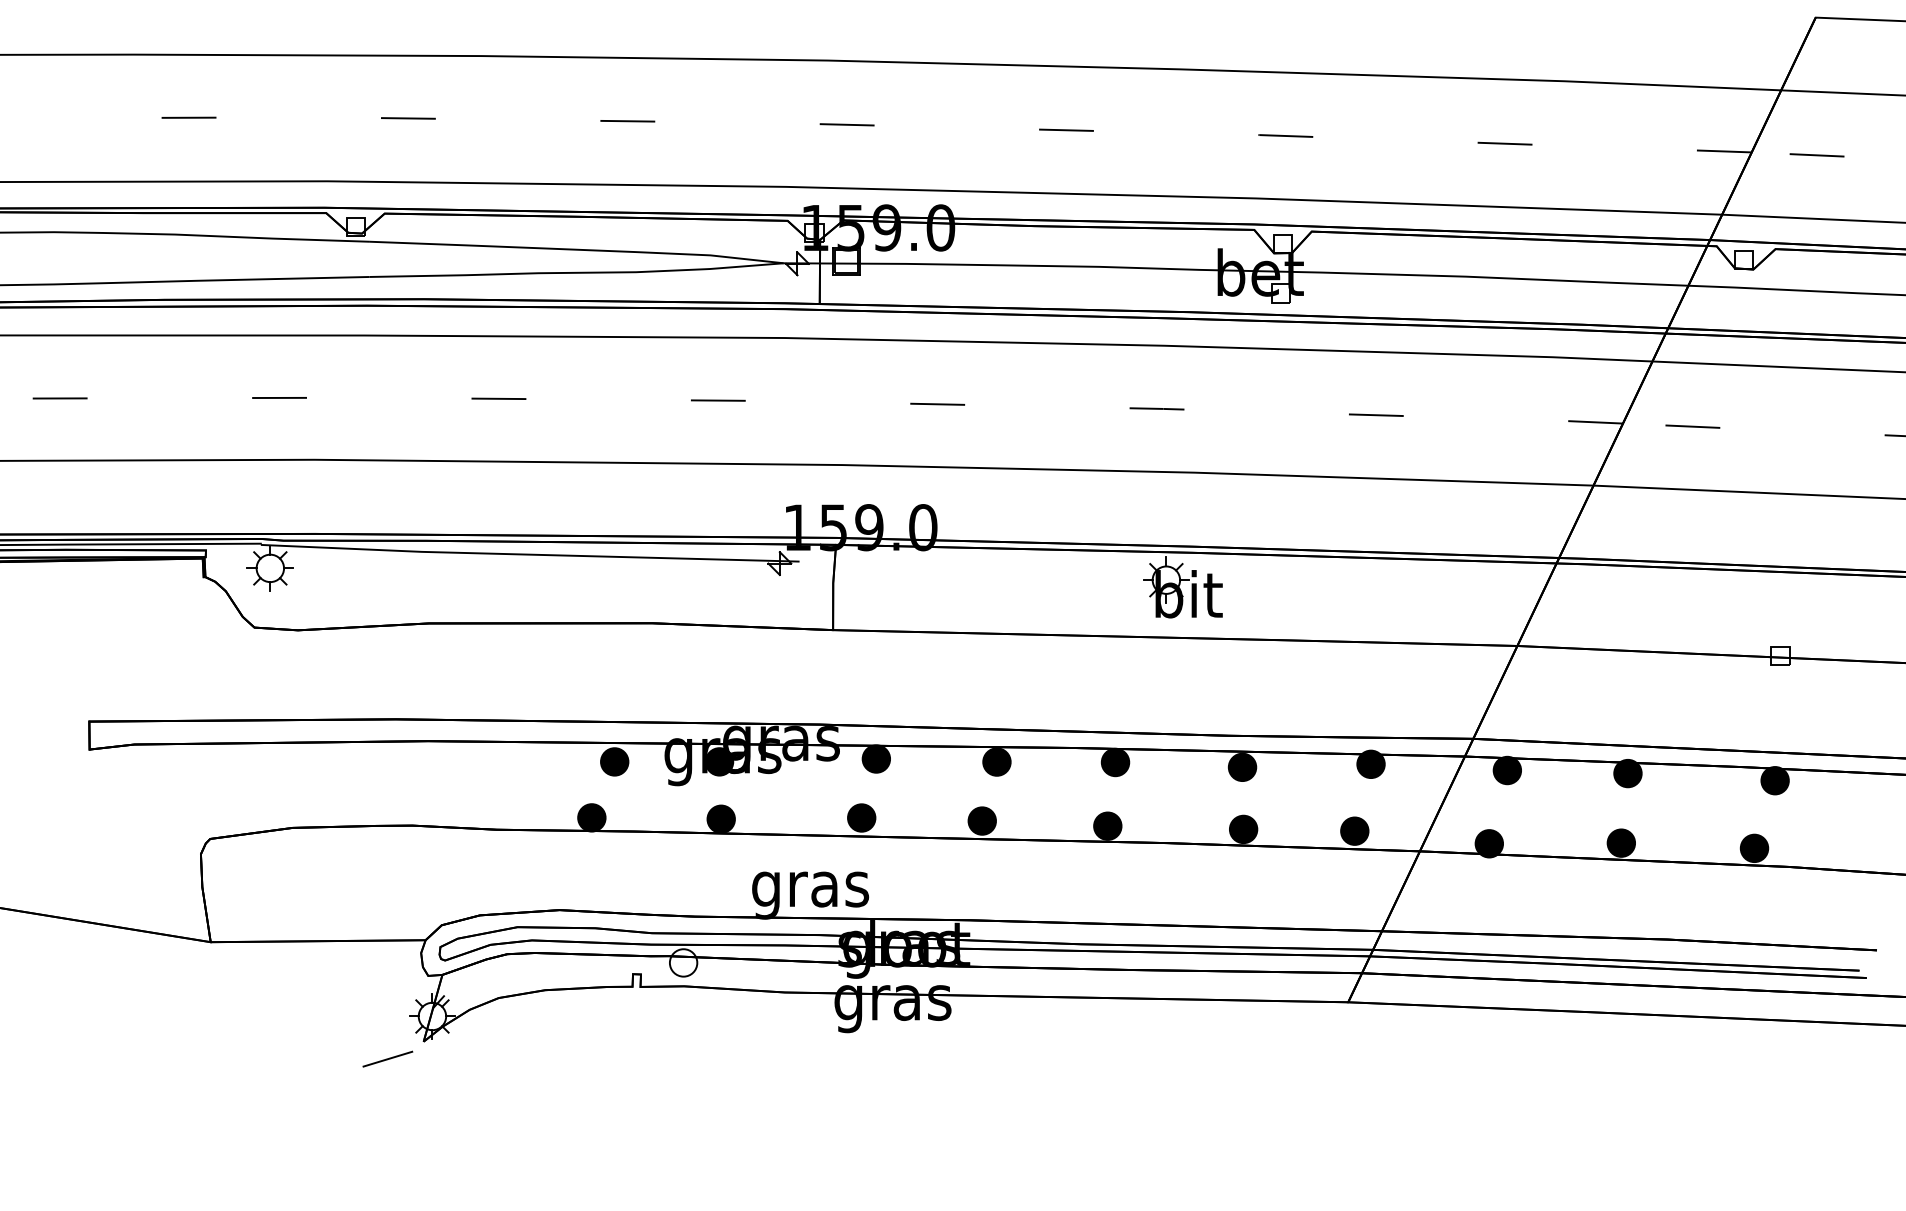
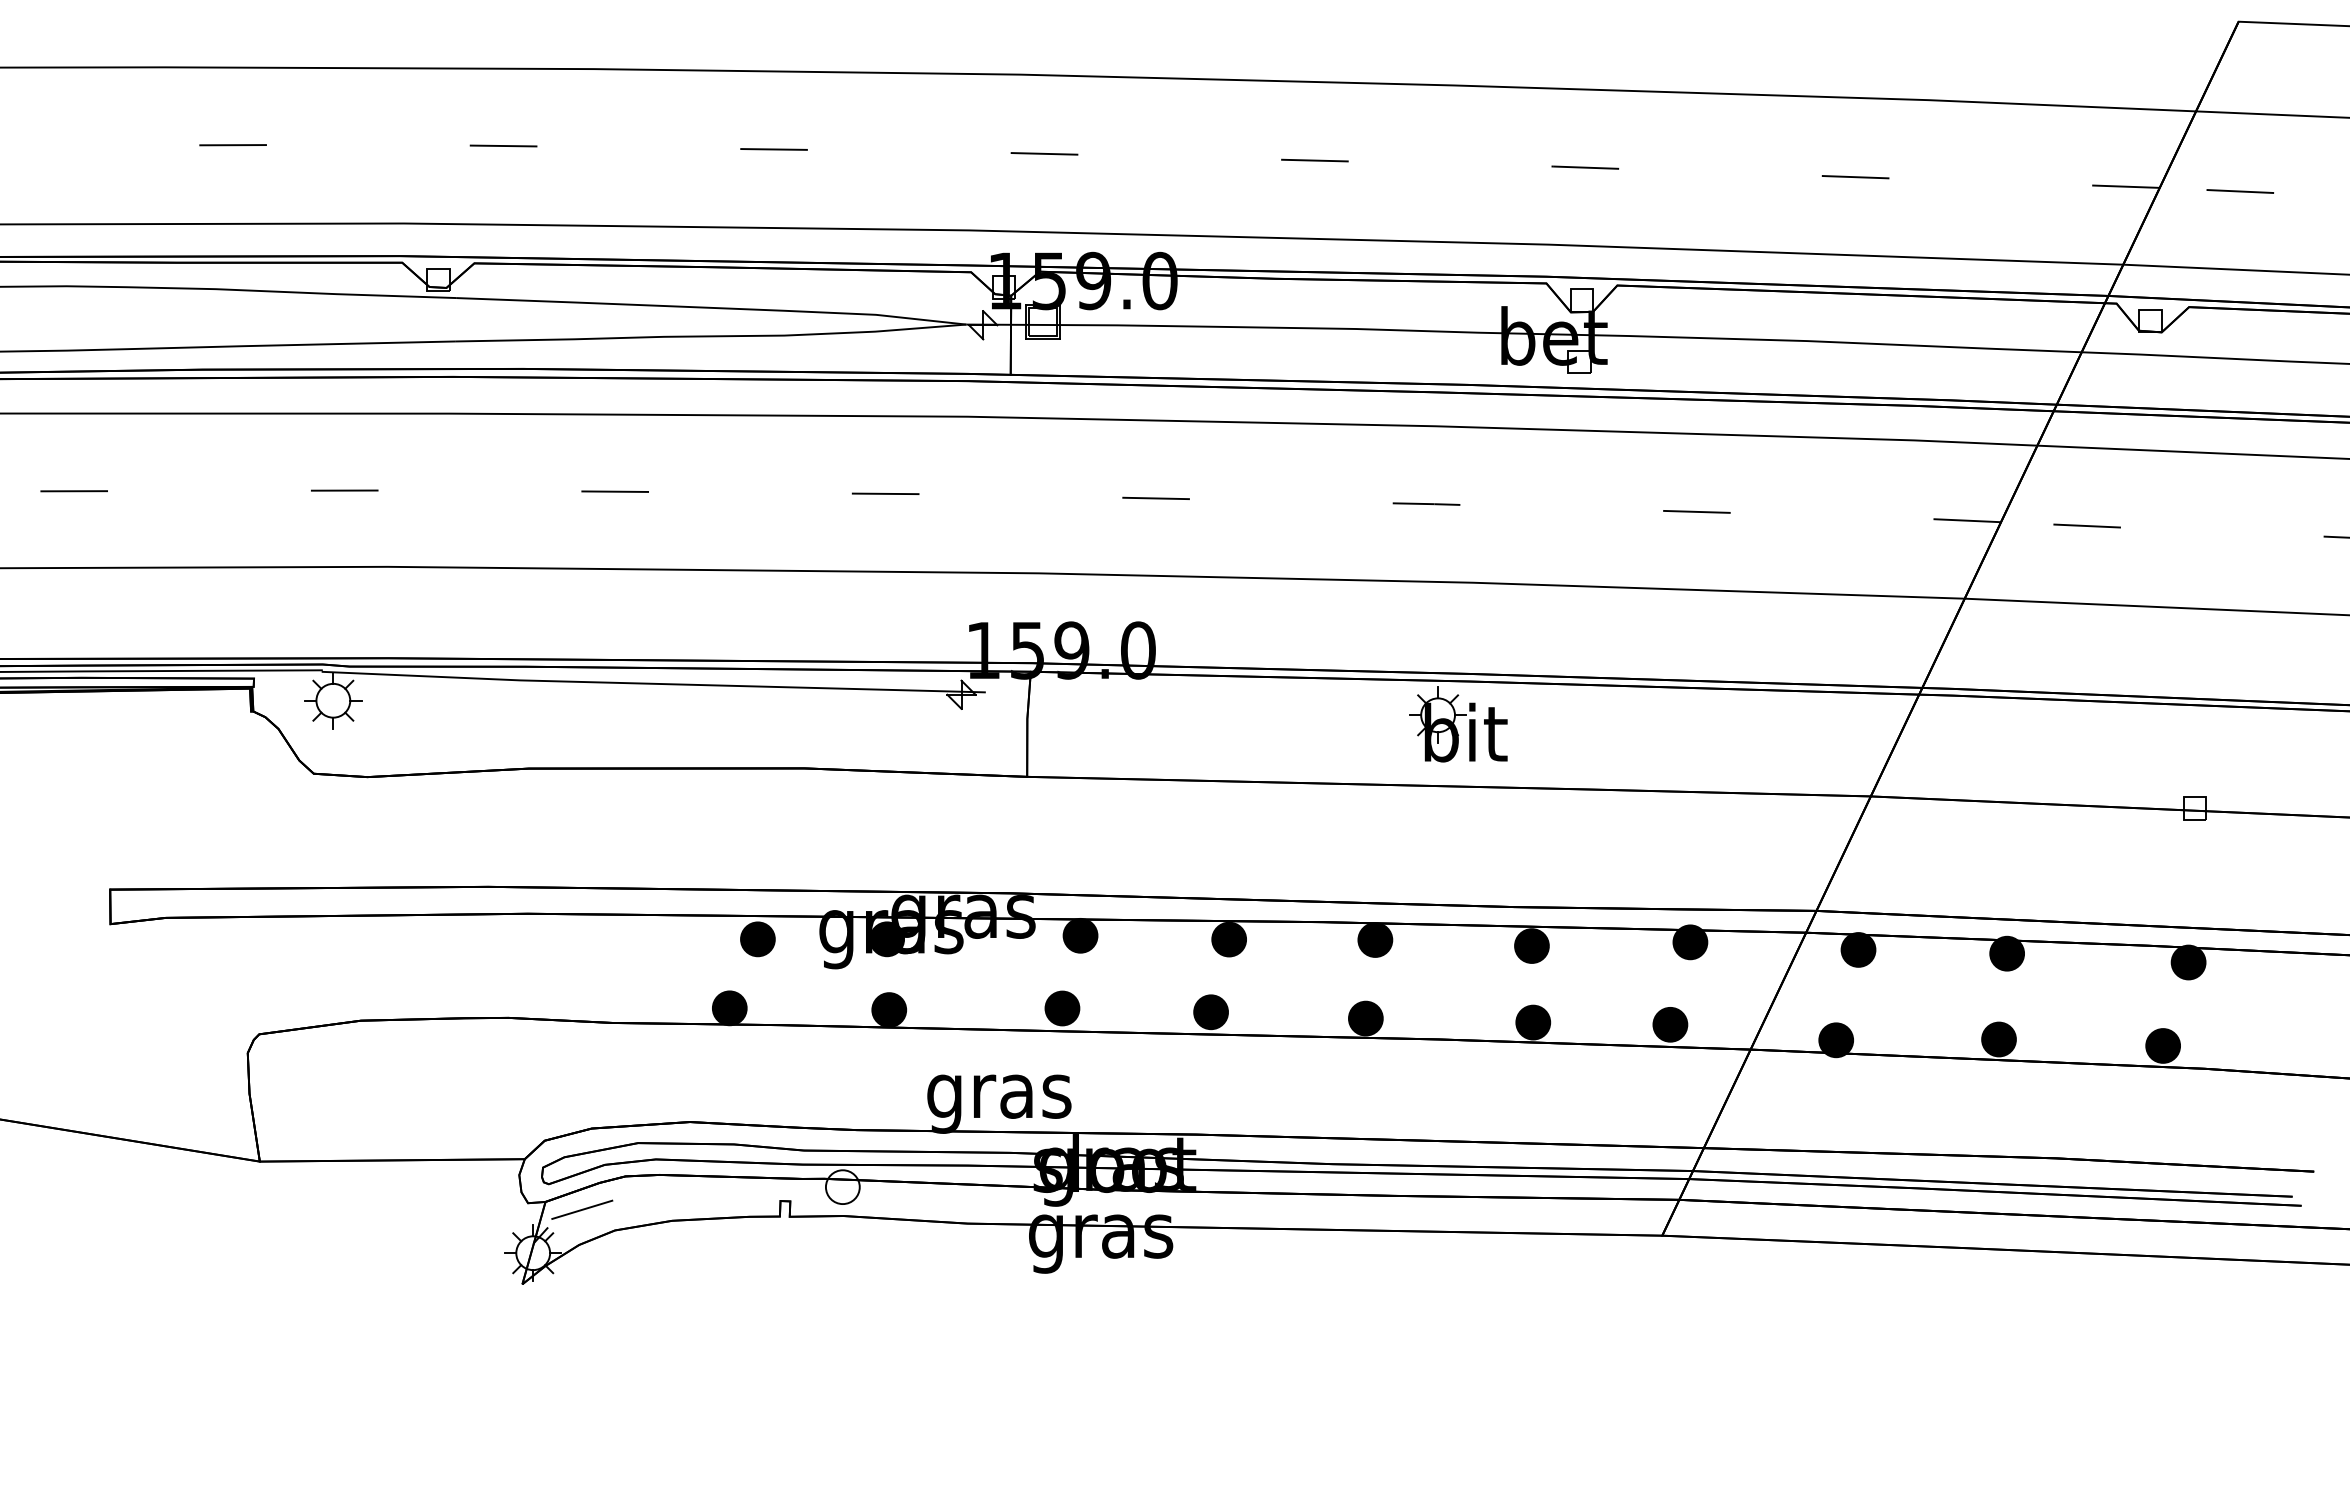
line: (388, 1058) -> (582, 1209), moved

